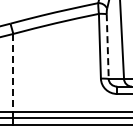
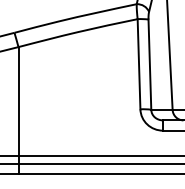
line: (107, 47) -> (149, 65), dashed -> solid
line: (13, 72) -> (18, 100), dashed -> solid

